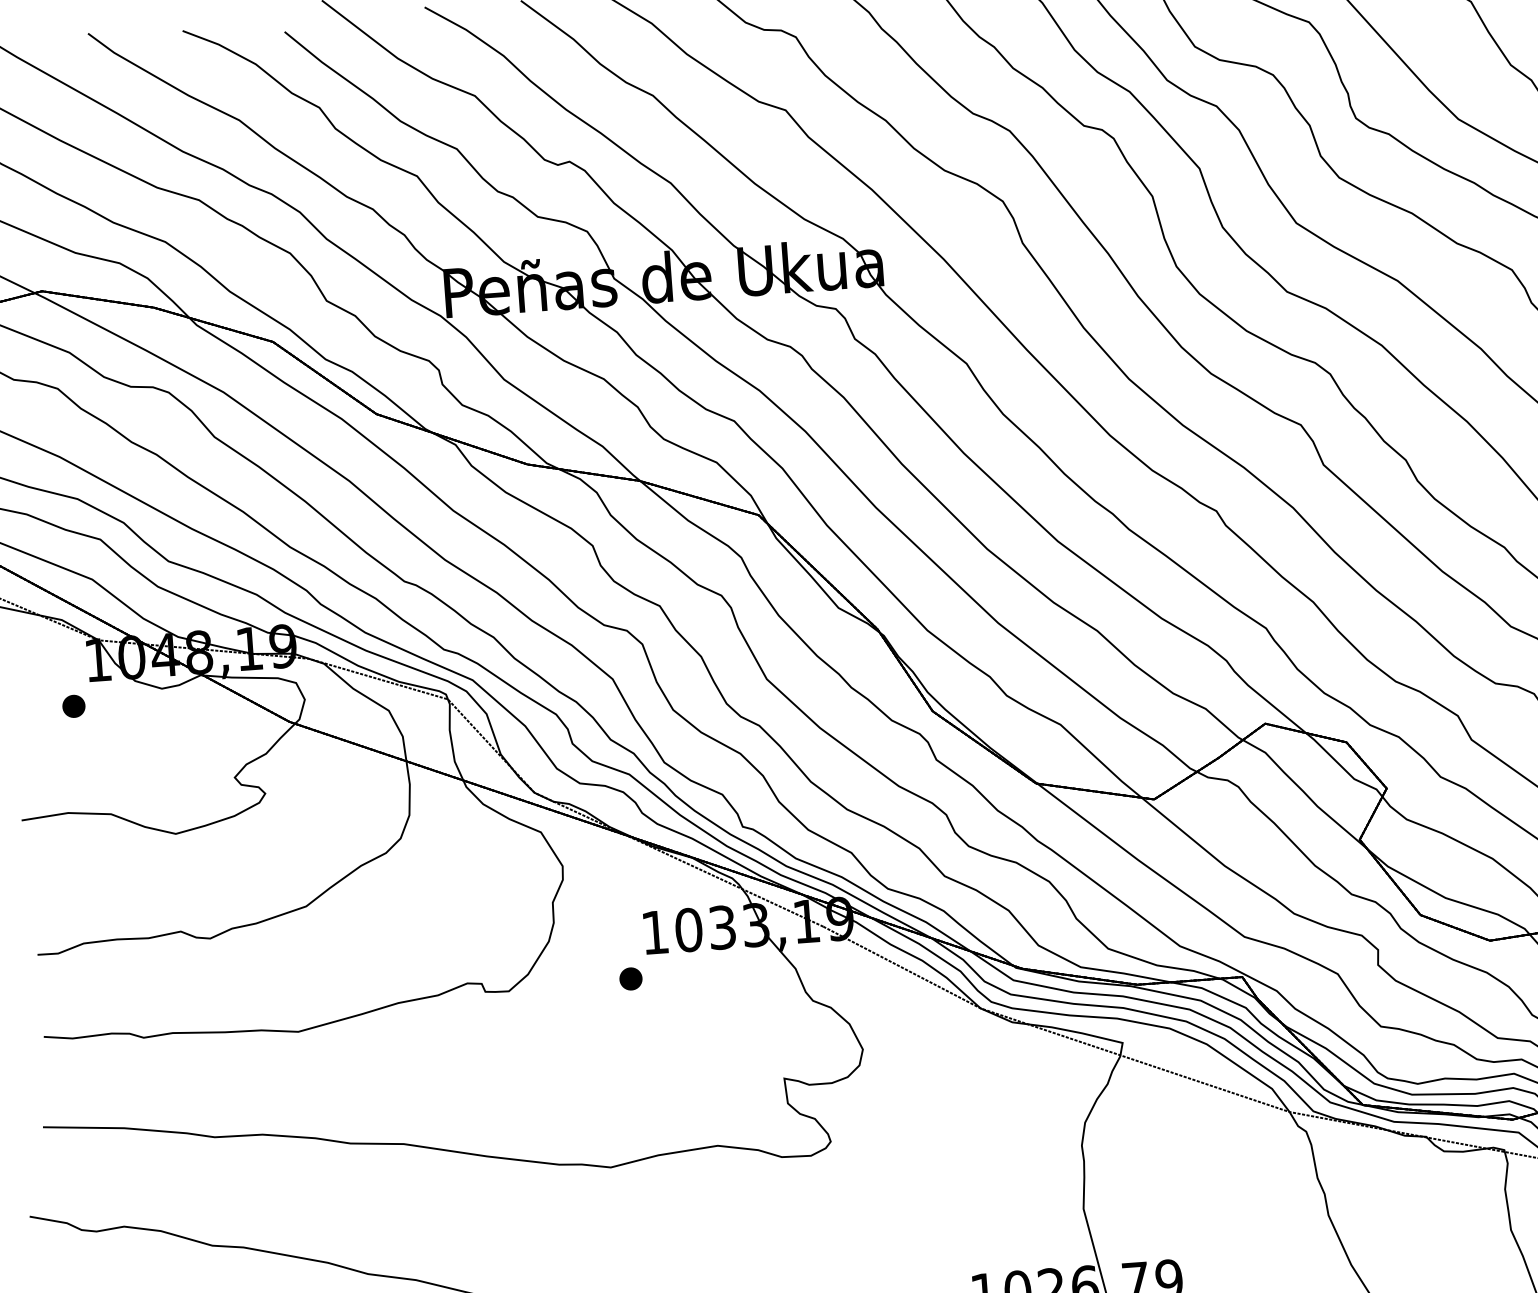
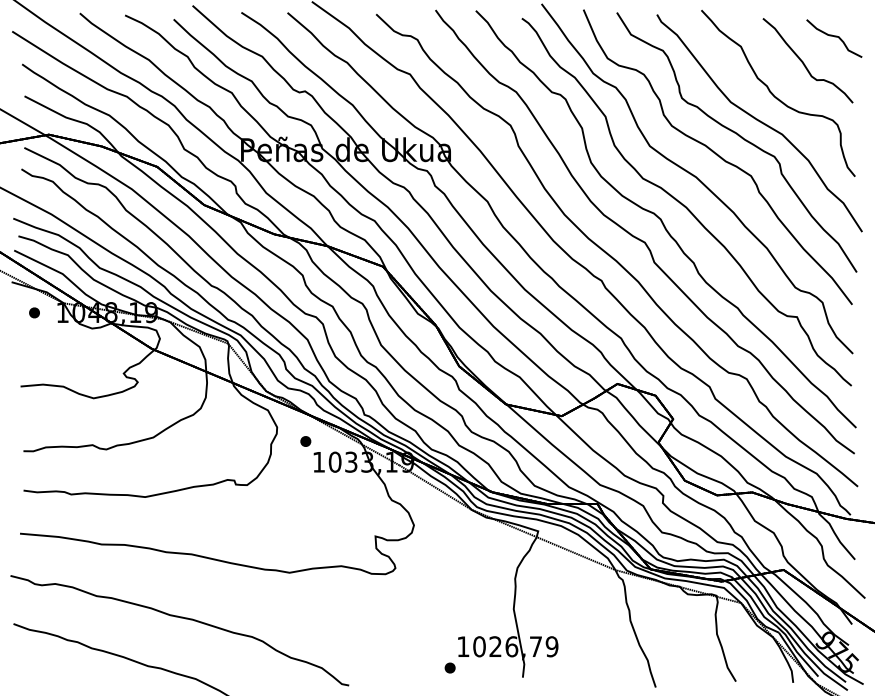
part: (73, 705) -> (34, 312), moved
part: (630, 978) -> (305, 441), moved

